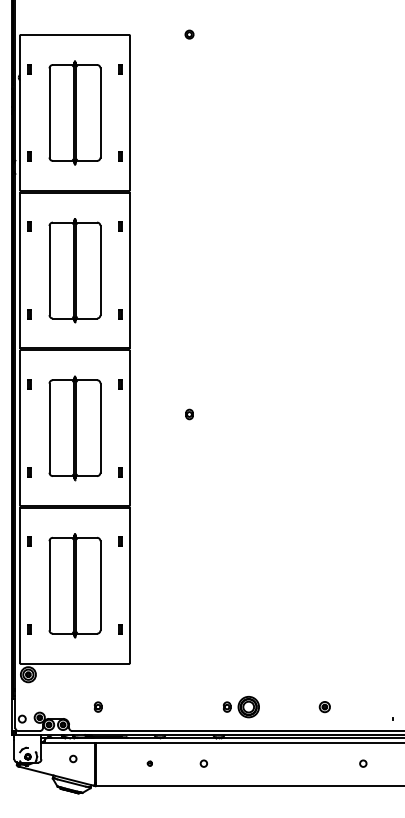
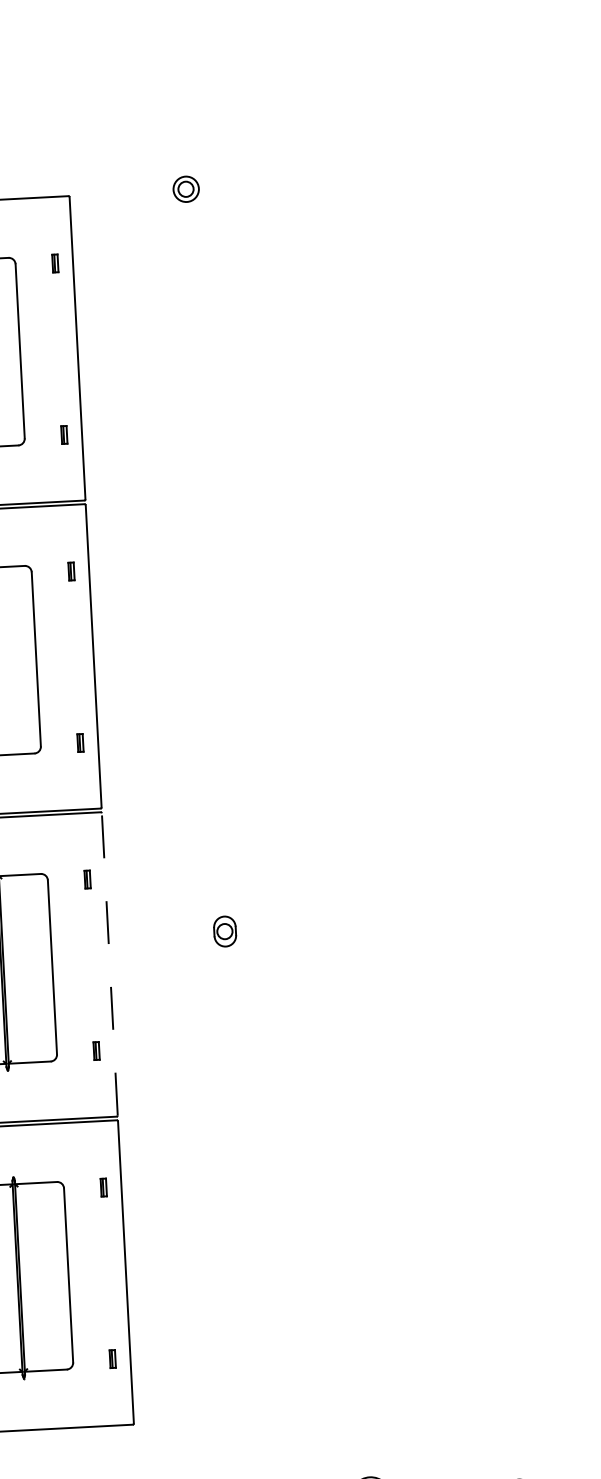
part: (189, 34) -> (186, 188), size x1.6
part: (189, 414) -> (224, 931), size x1.6
line: (129, 427) -> (109, 963), solid -> dashed

